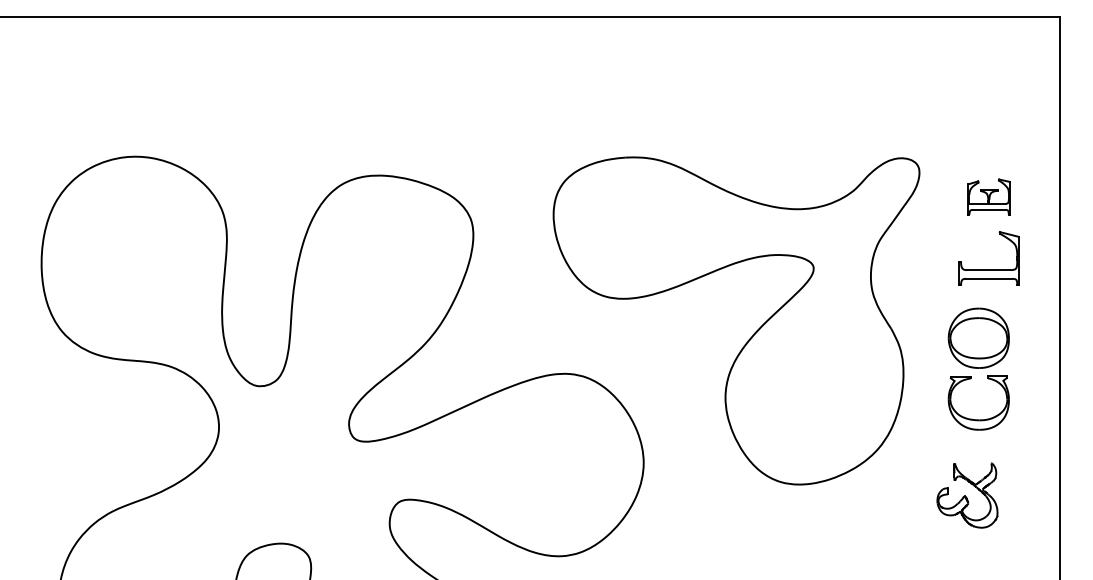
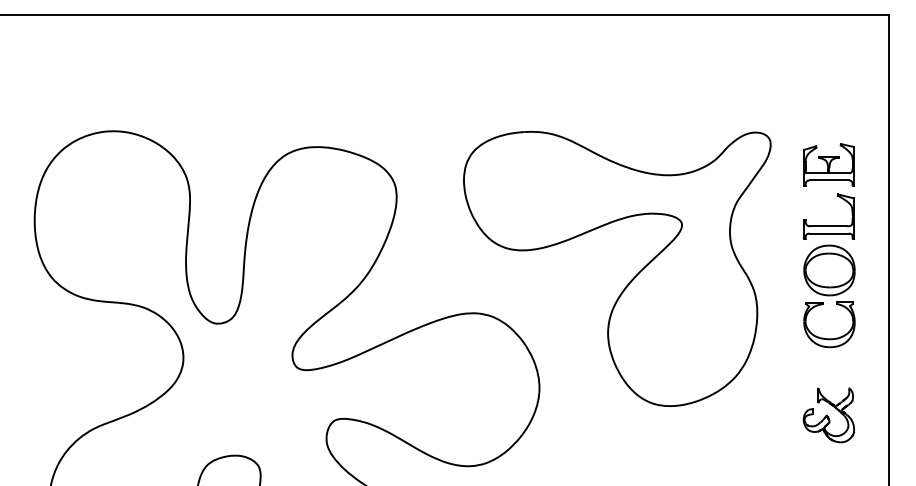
part: (988, 196) -> (828, 164), size x1.43
part: (978, 369) -> (829, 296), moved
part: (966, 495) -> (828, 415), moved

